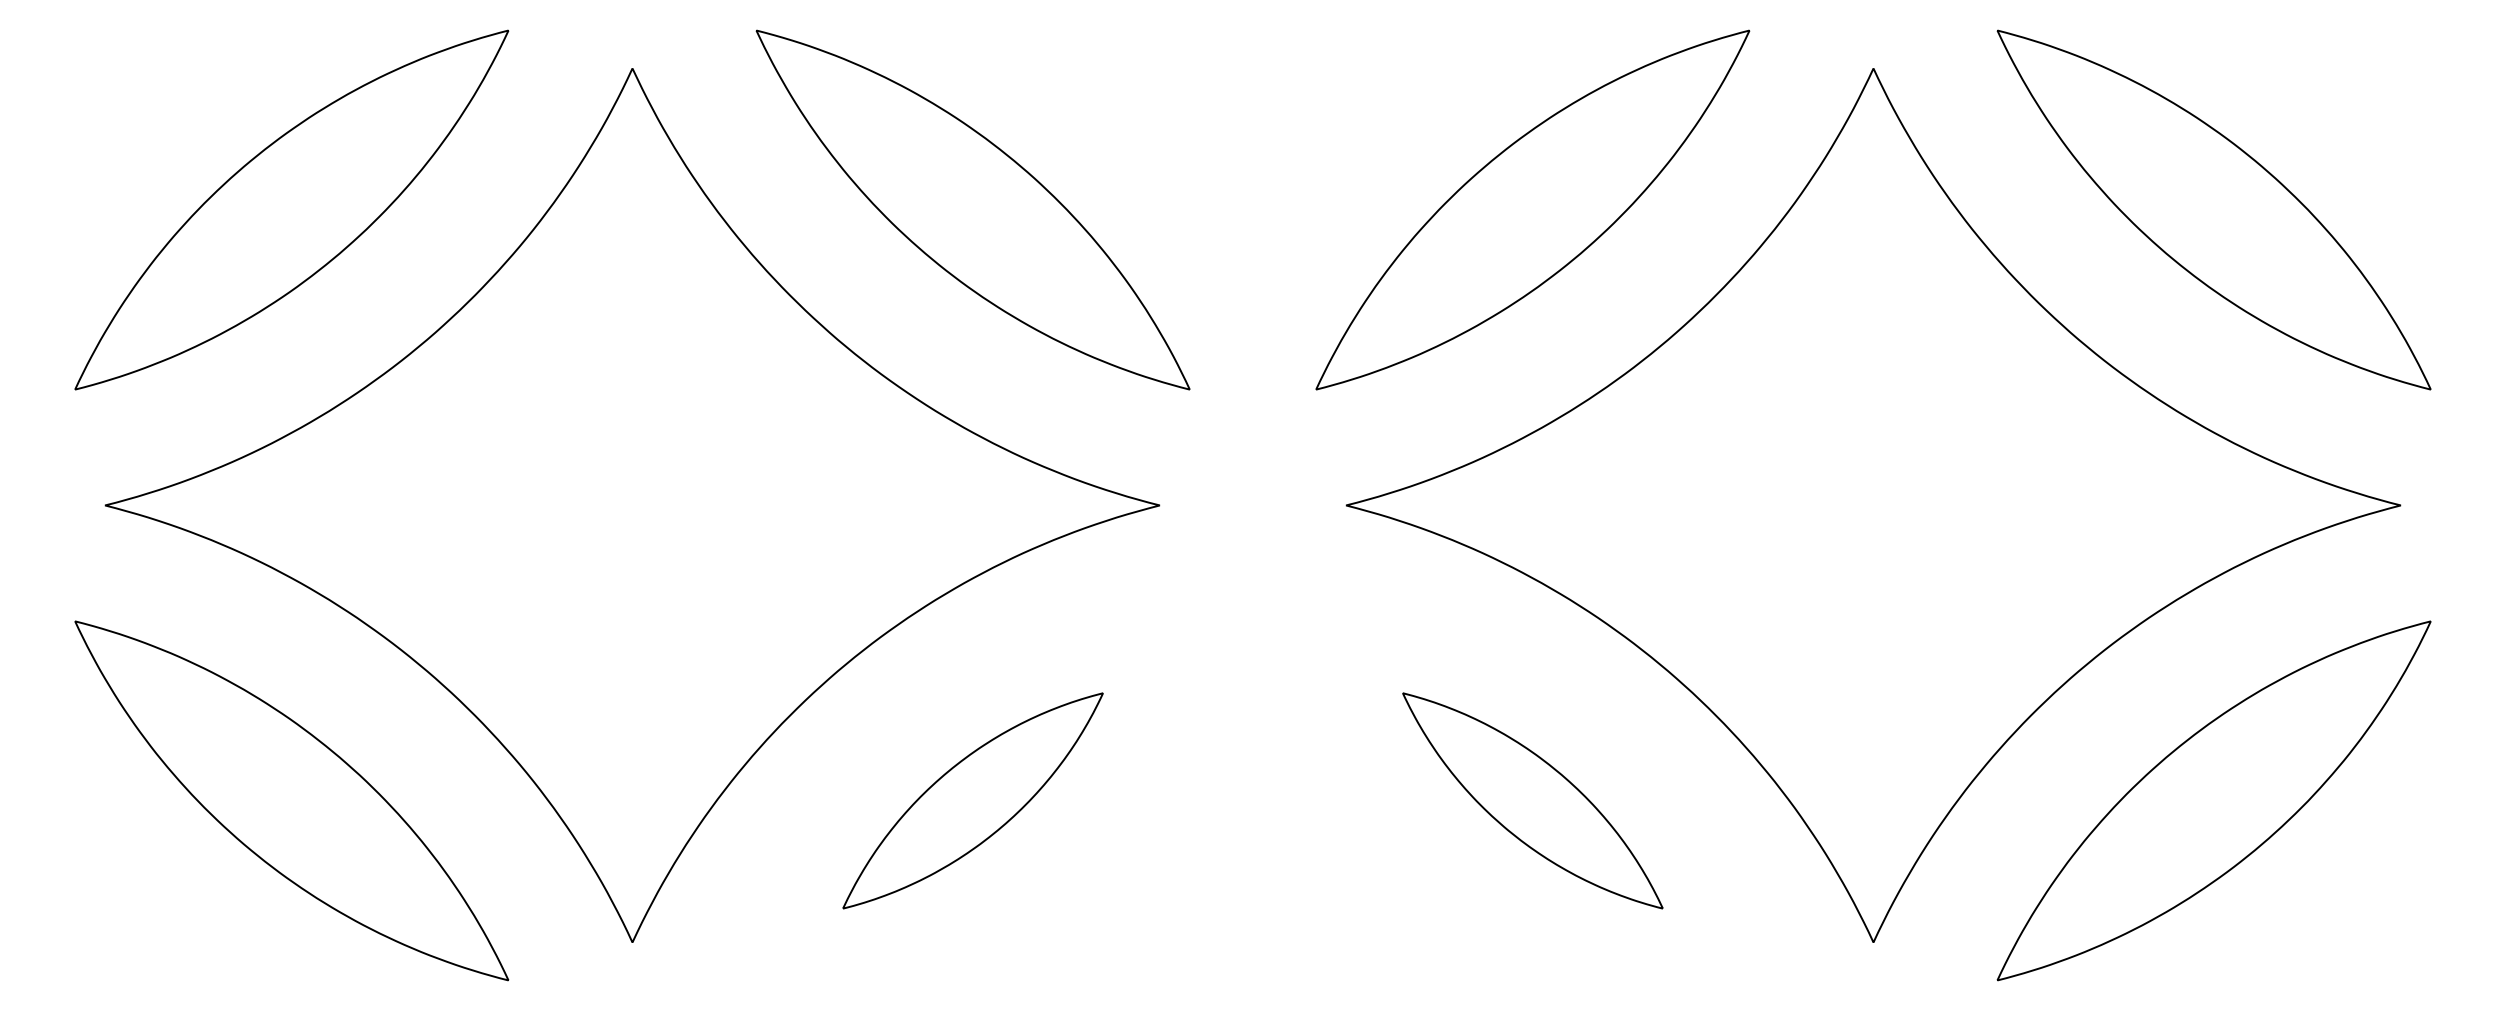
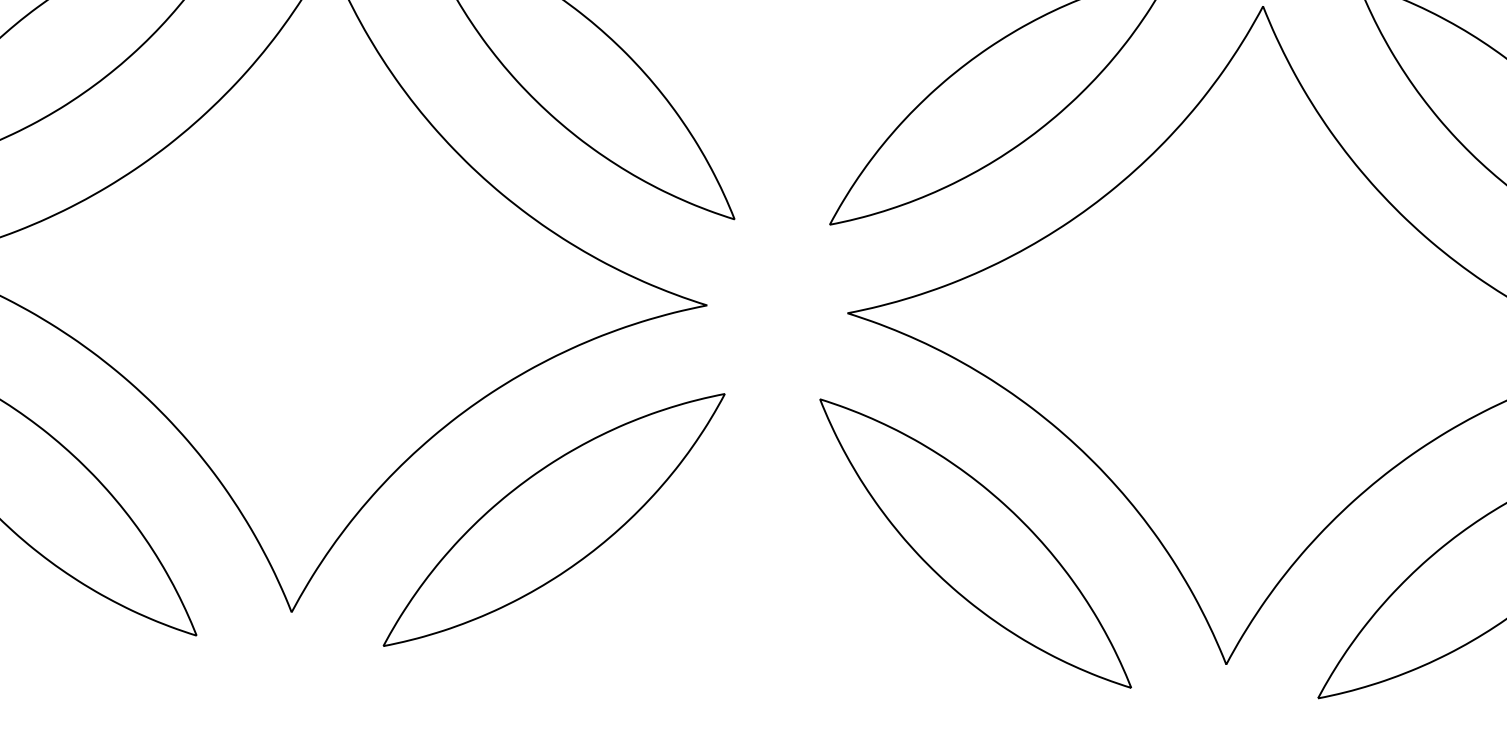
part: (972, 800) -> (553, 519), size x1.67
part: (1532, 800) -> (975, 543), size x1.67

